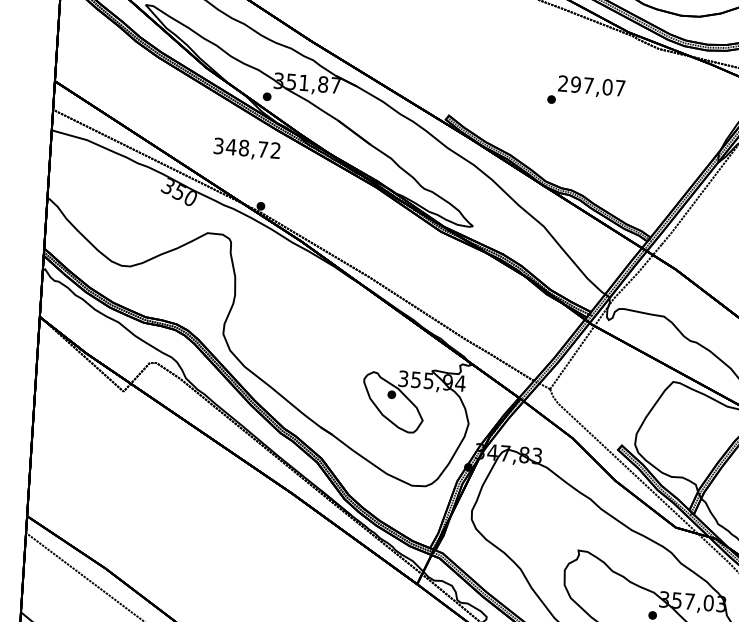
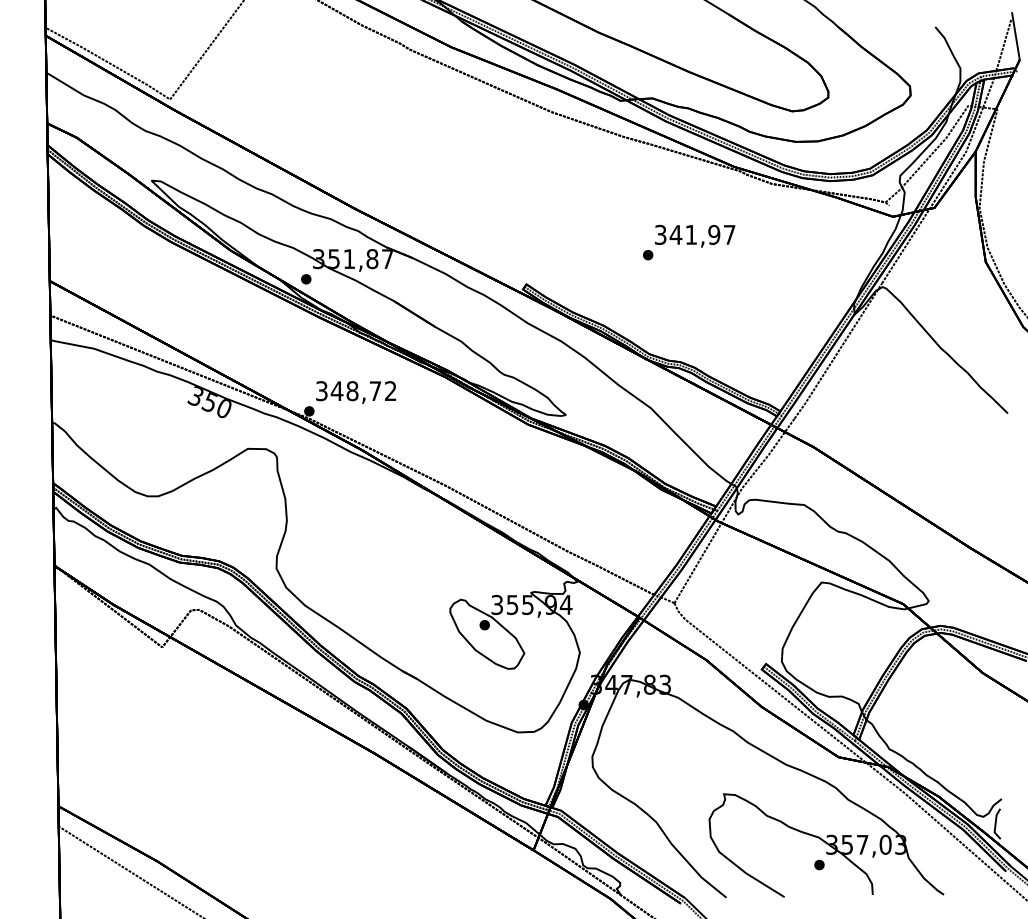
text: (585, 85) -> (687, 234), 297,07 -> 341,97
text: (247, 149) -> (356, 392), moved

